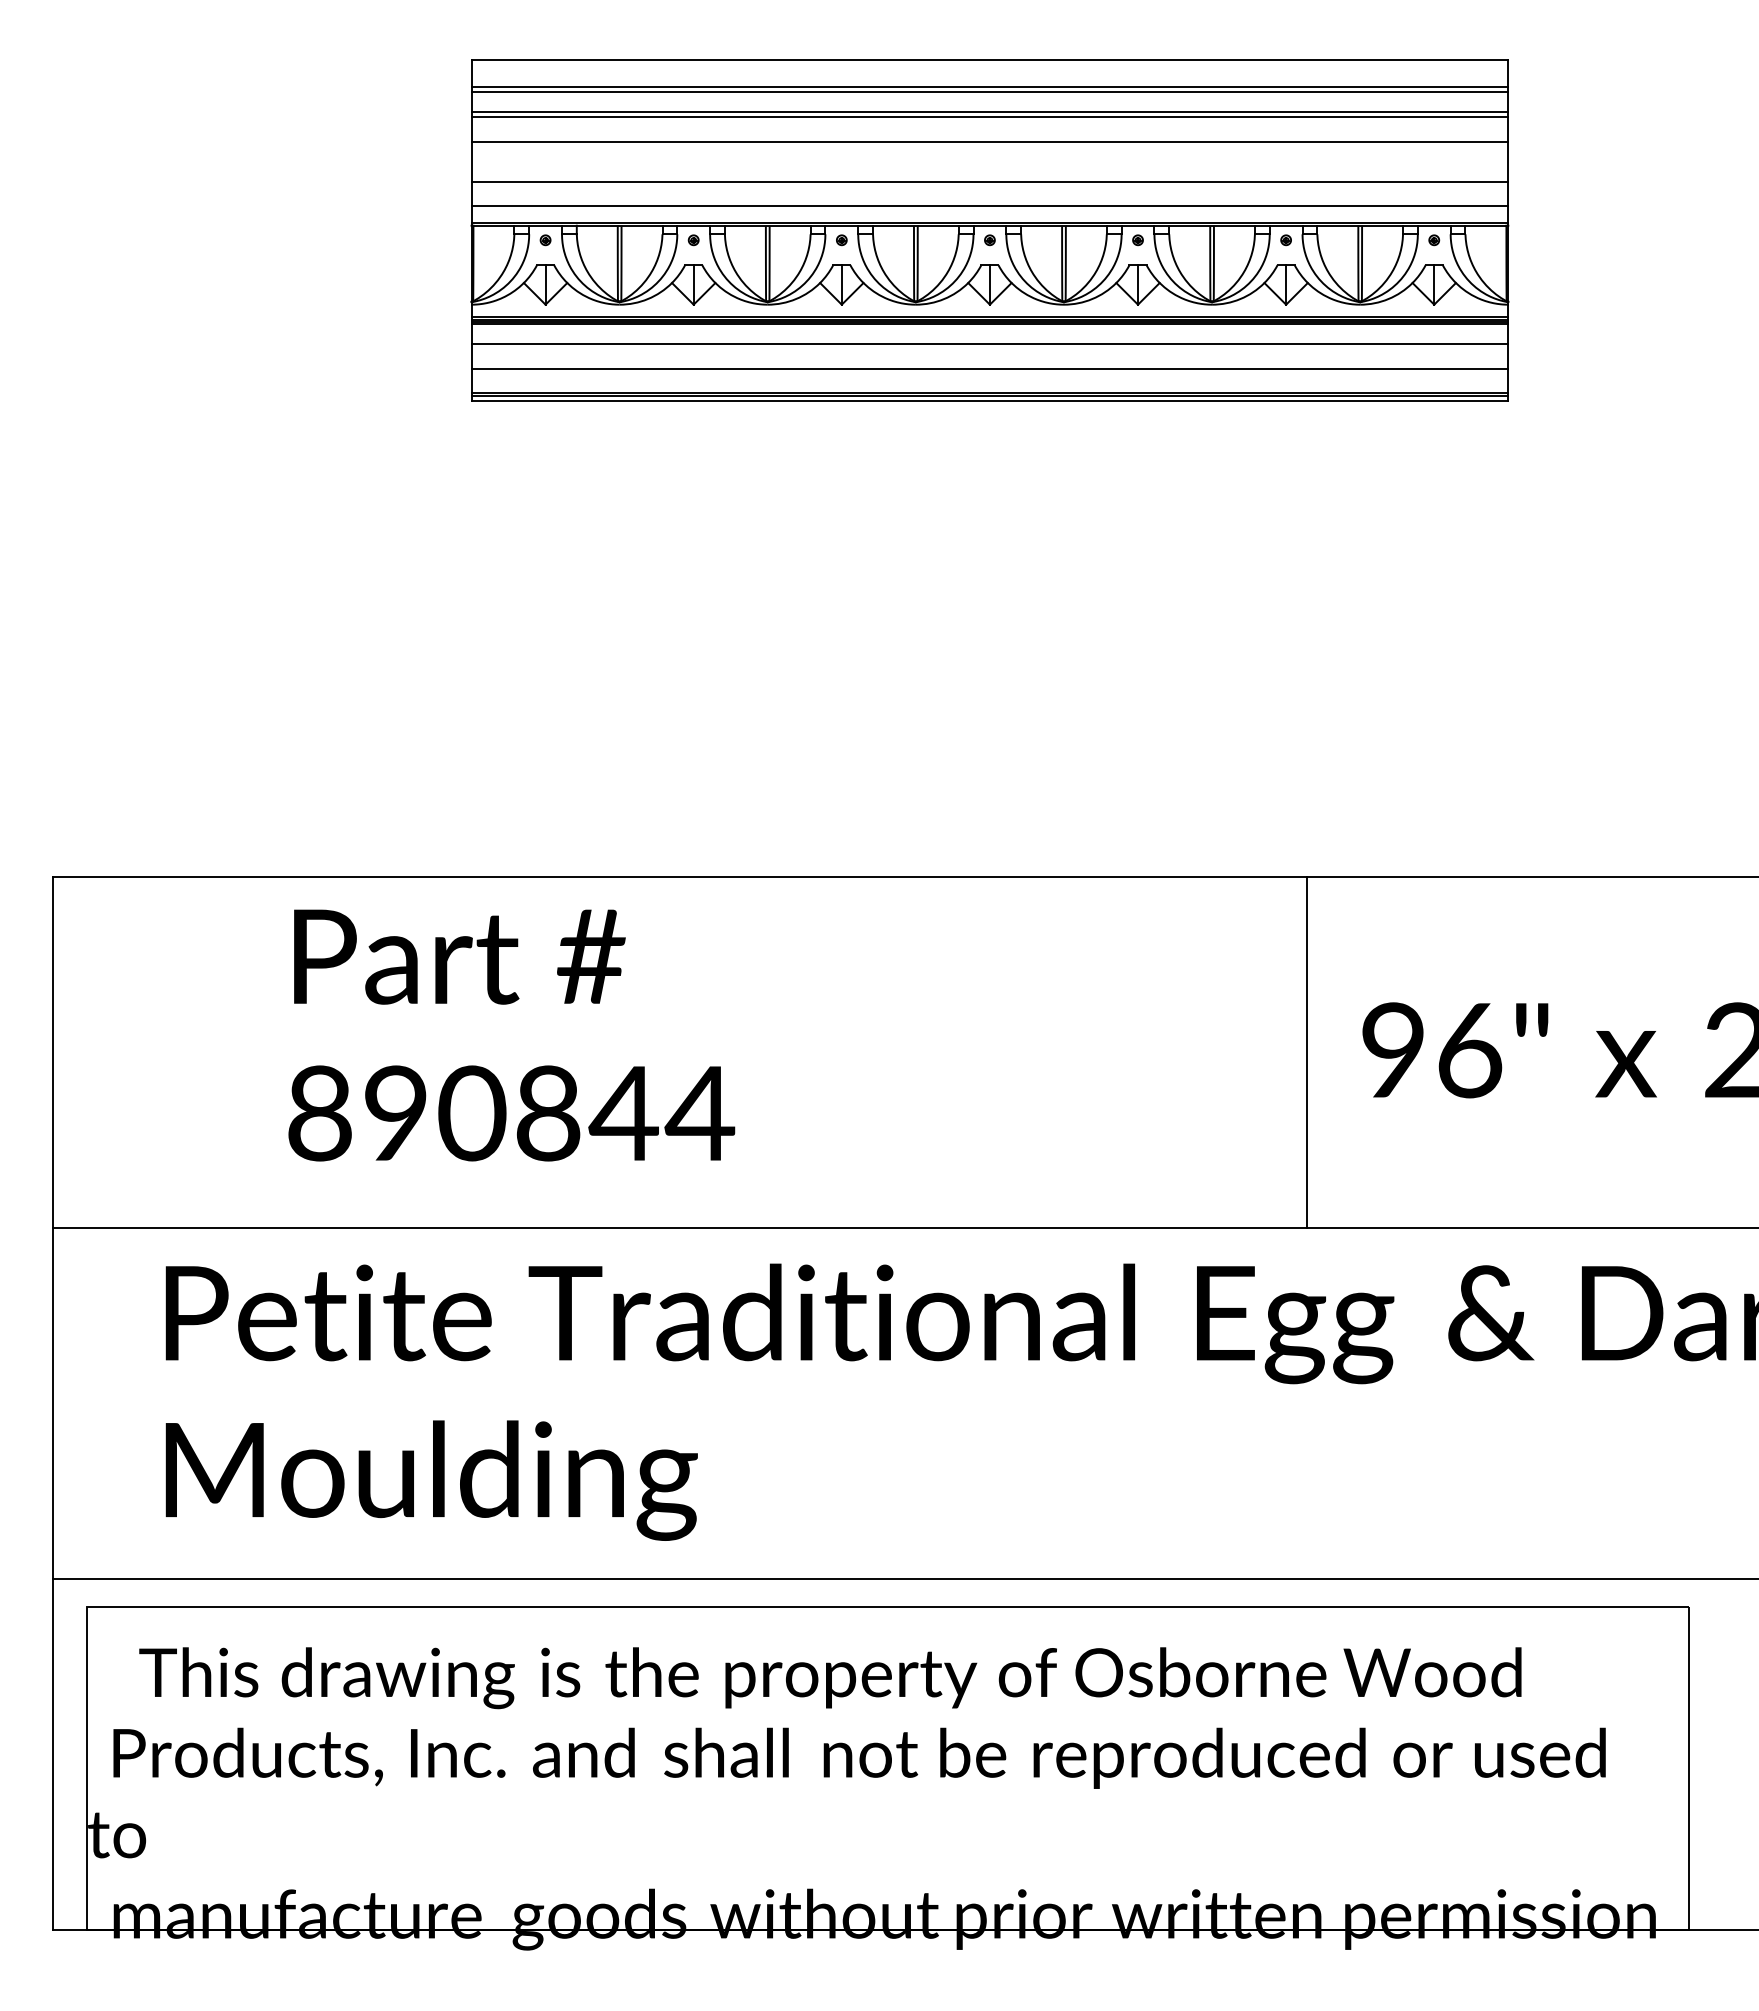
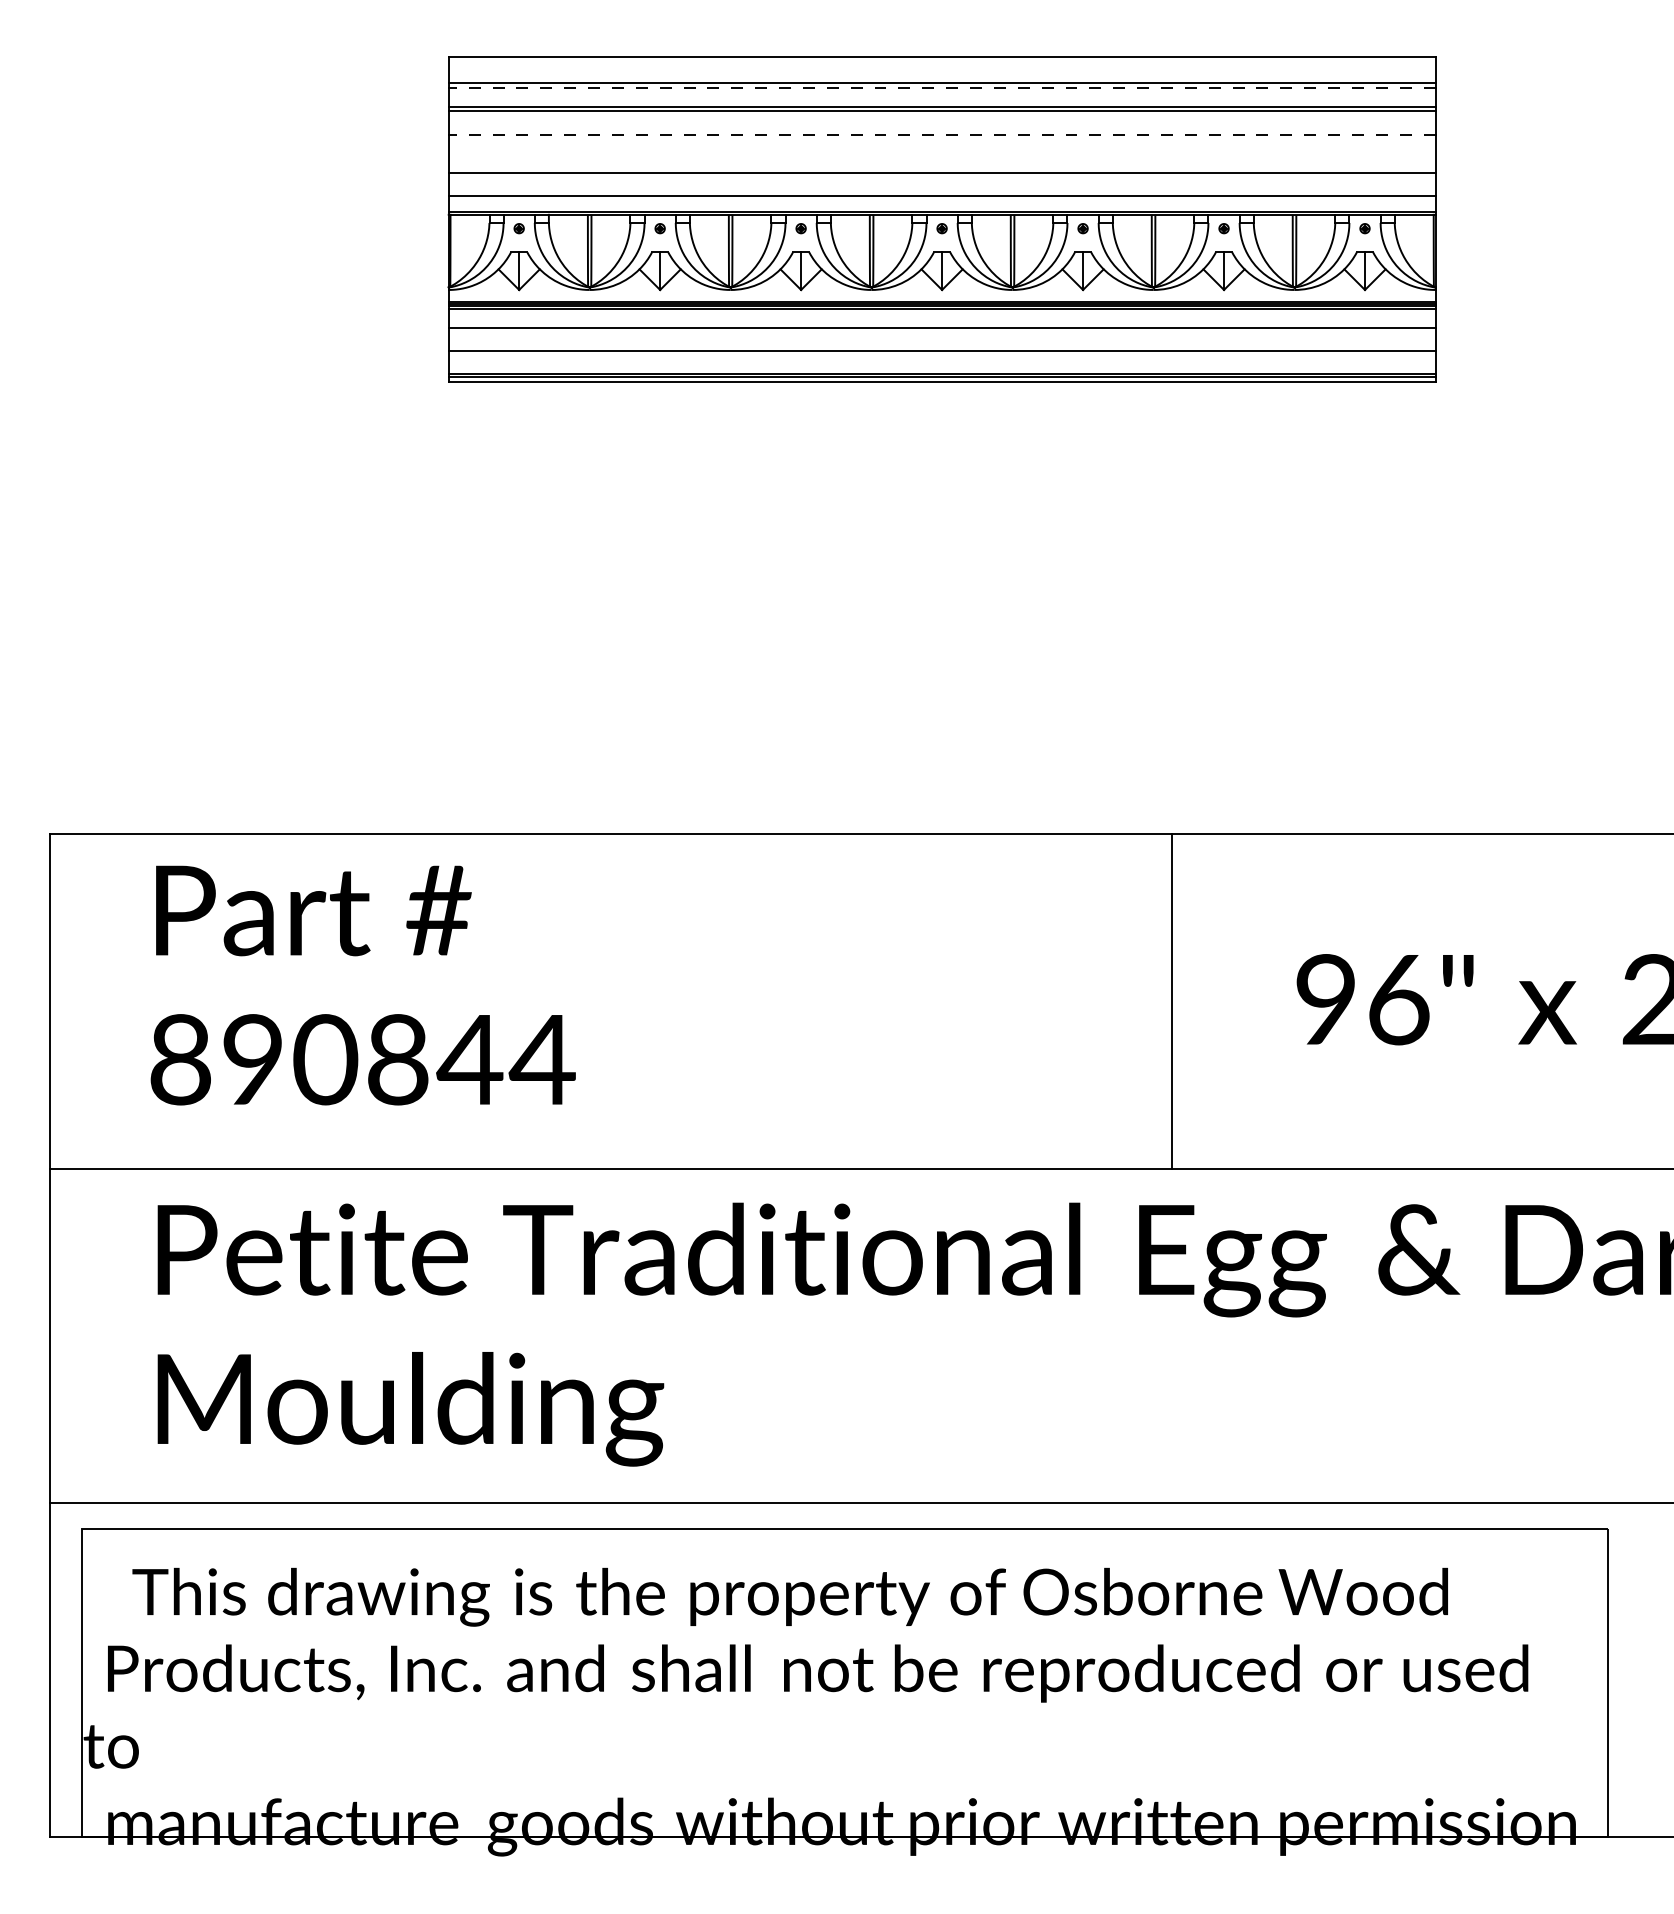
line: (989, 92) -> (941, 88), solid -> dashed
line: (989, 141) -> (941, 134), solid -> dashed
text: (511, 1035) -> (363, 985), moved
line: (1306, 1051) -> (1172, 1000), moved

